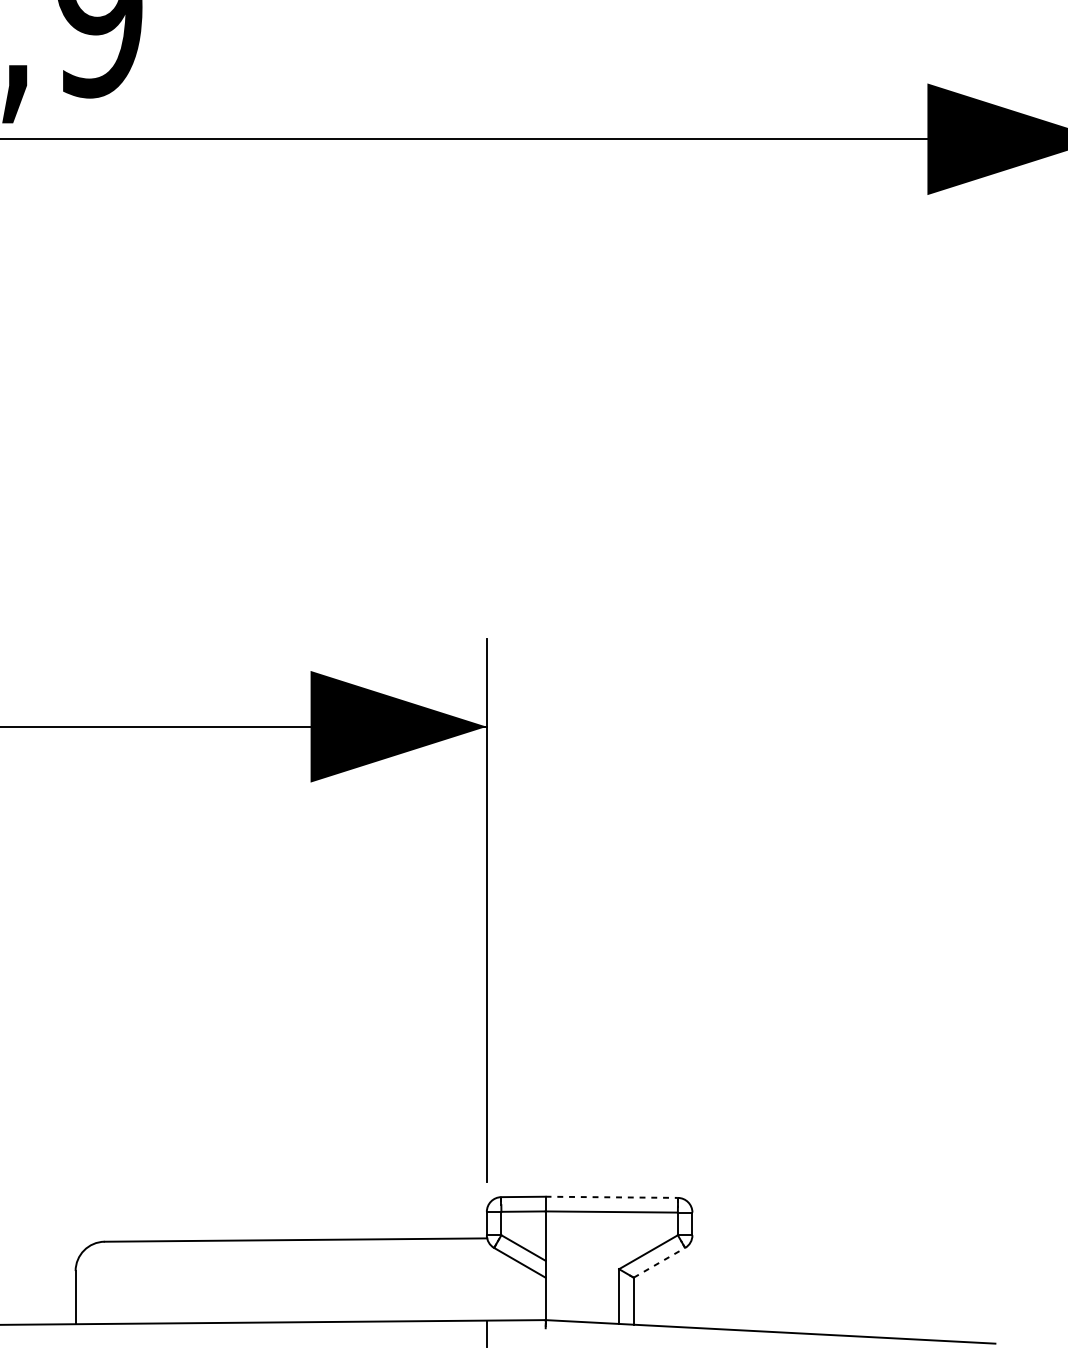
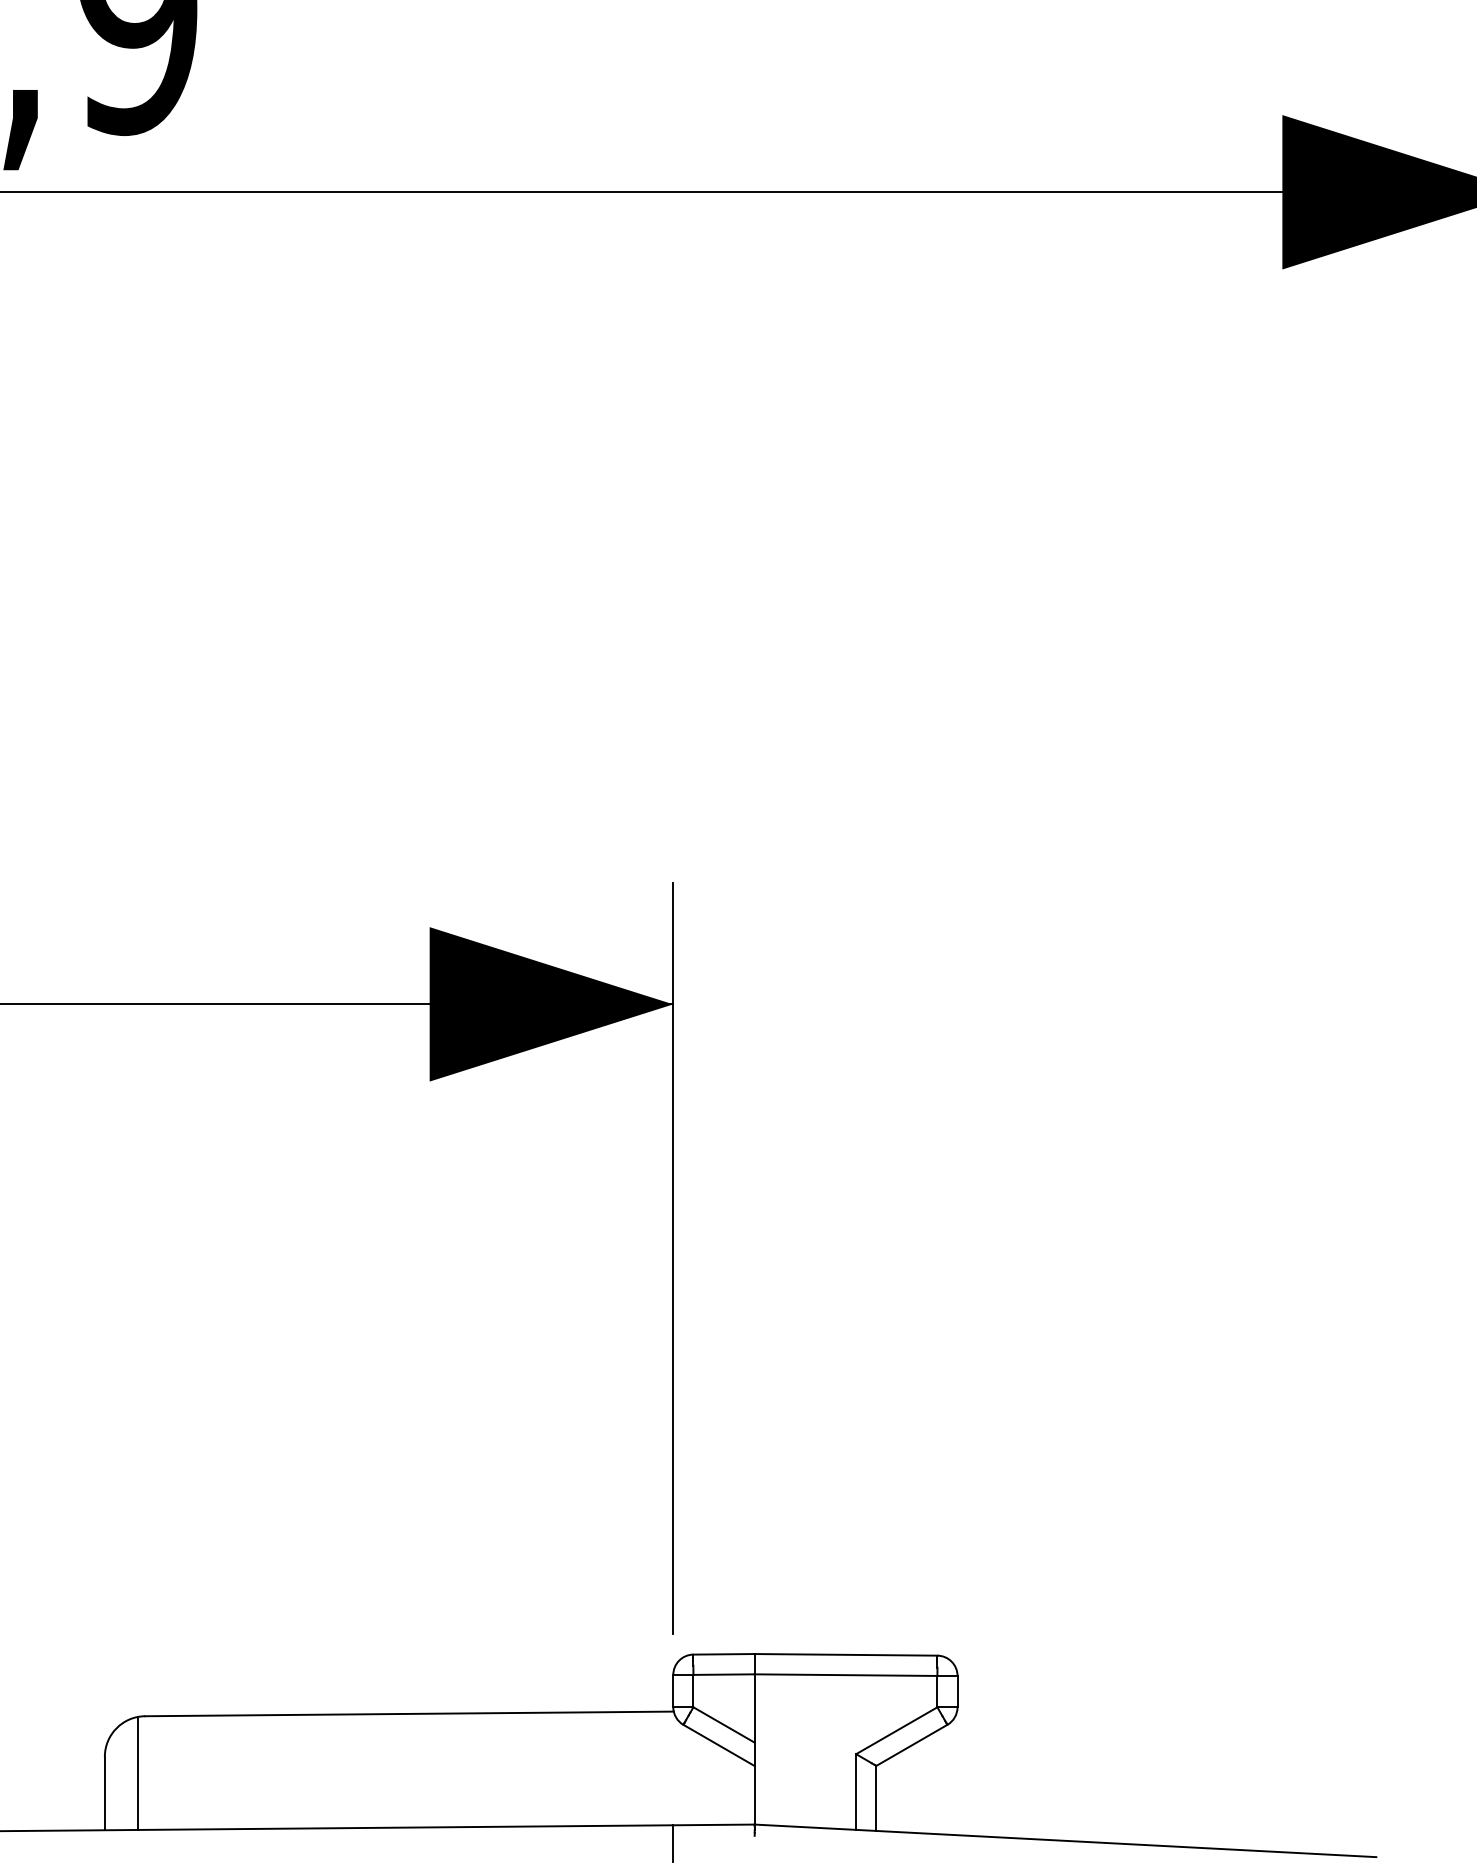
line: (612, 1197) -> (846, 1654), dashed -> solid
line: (659, 1262) -> (912, 1745), dashed -> solid
line: (99, 1282) -> (138, 1772), added

